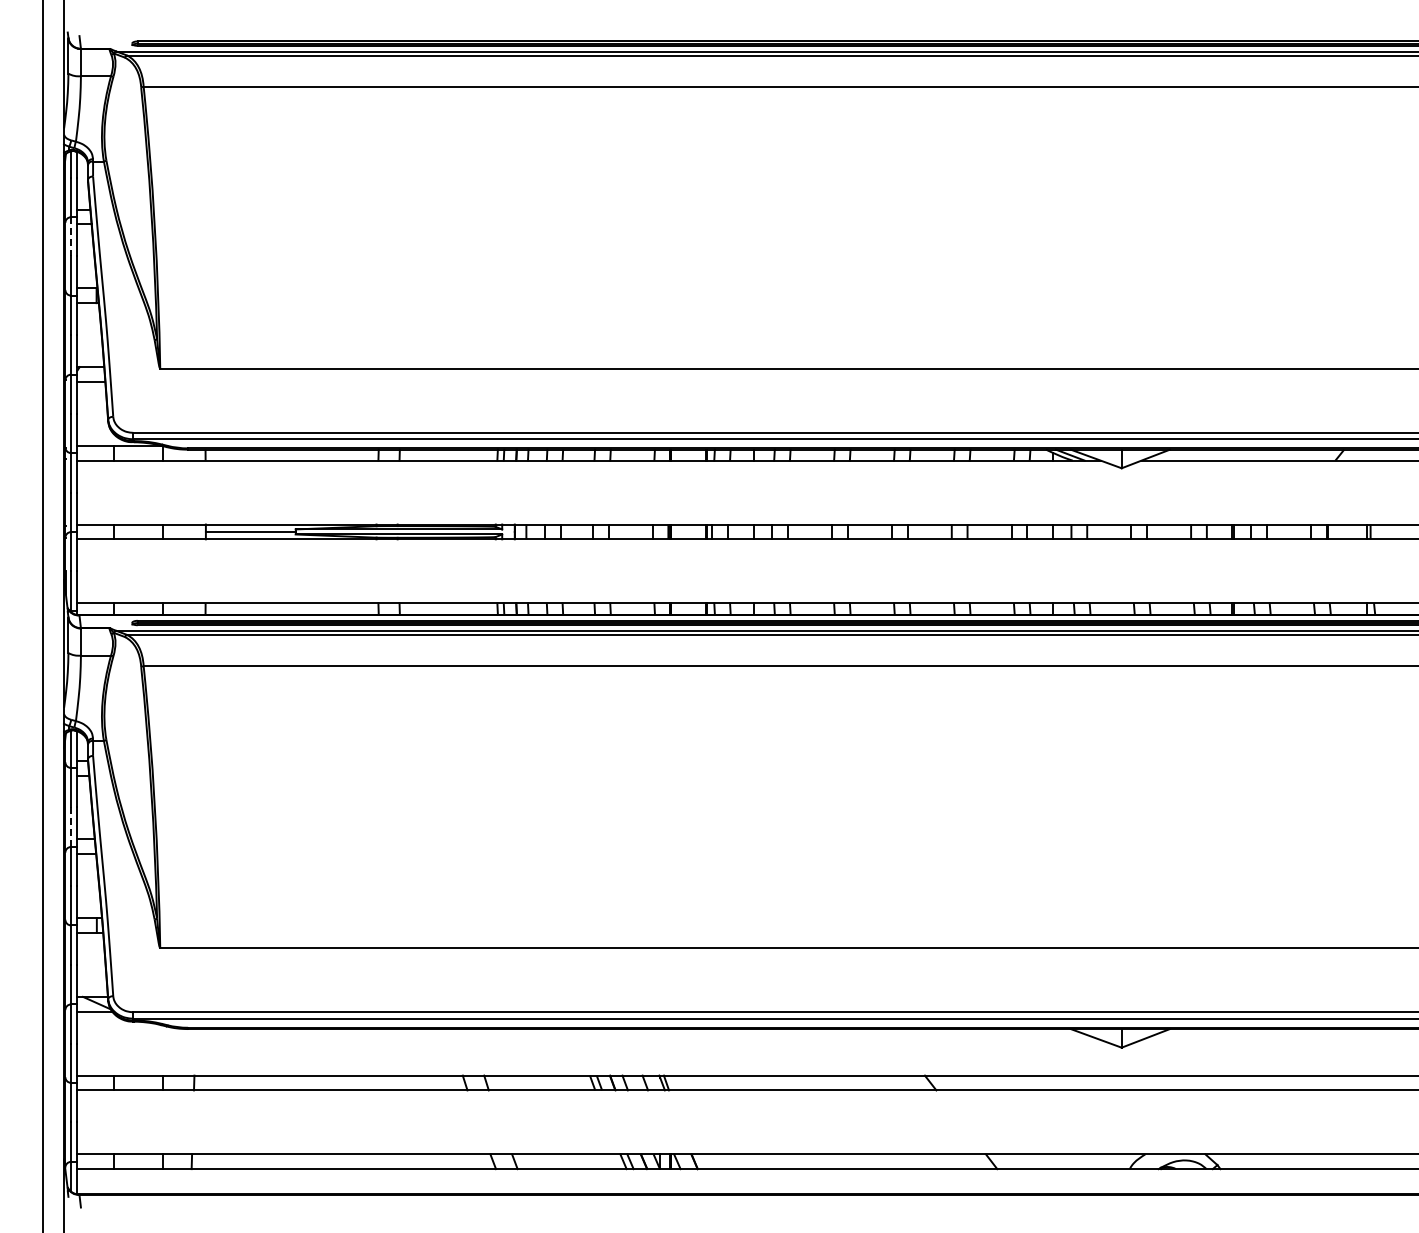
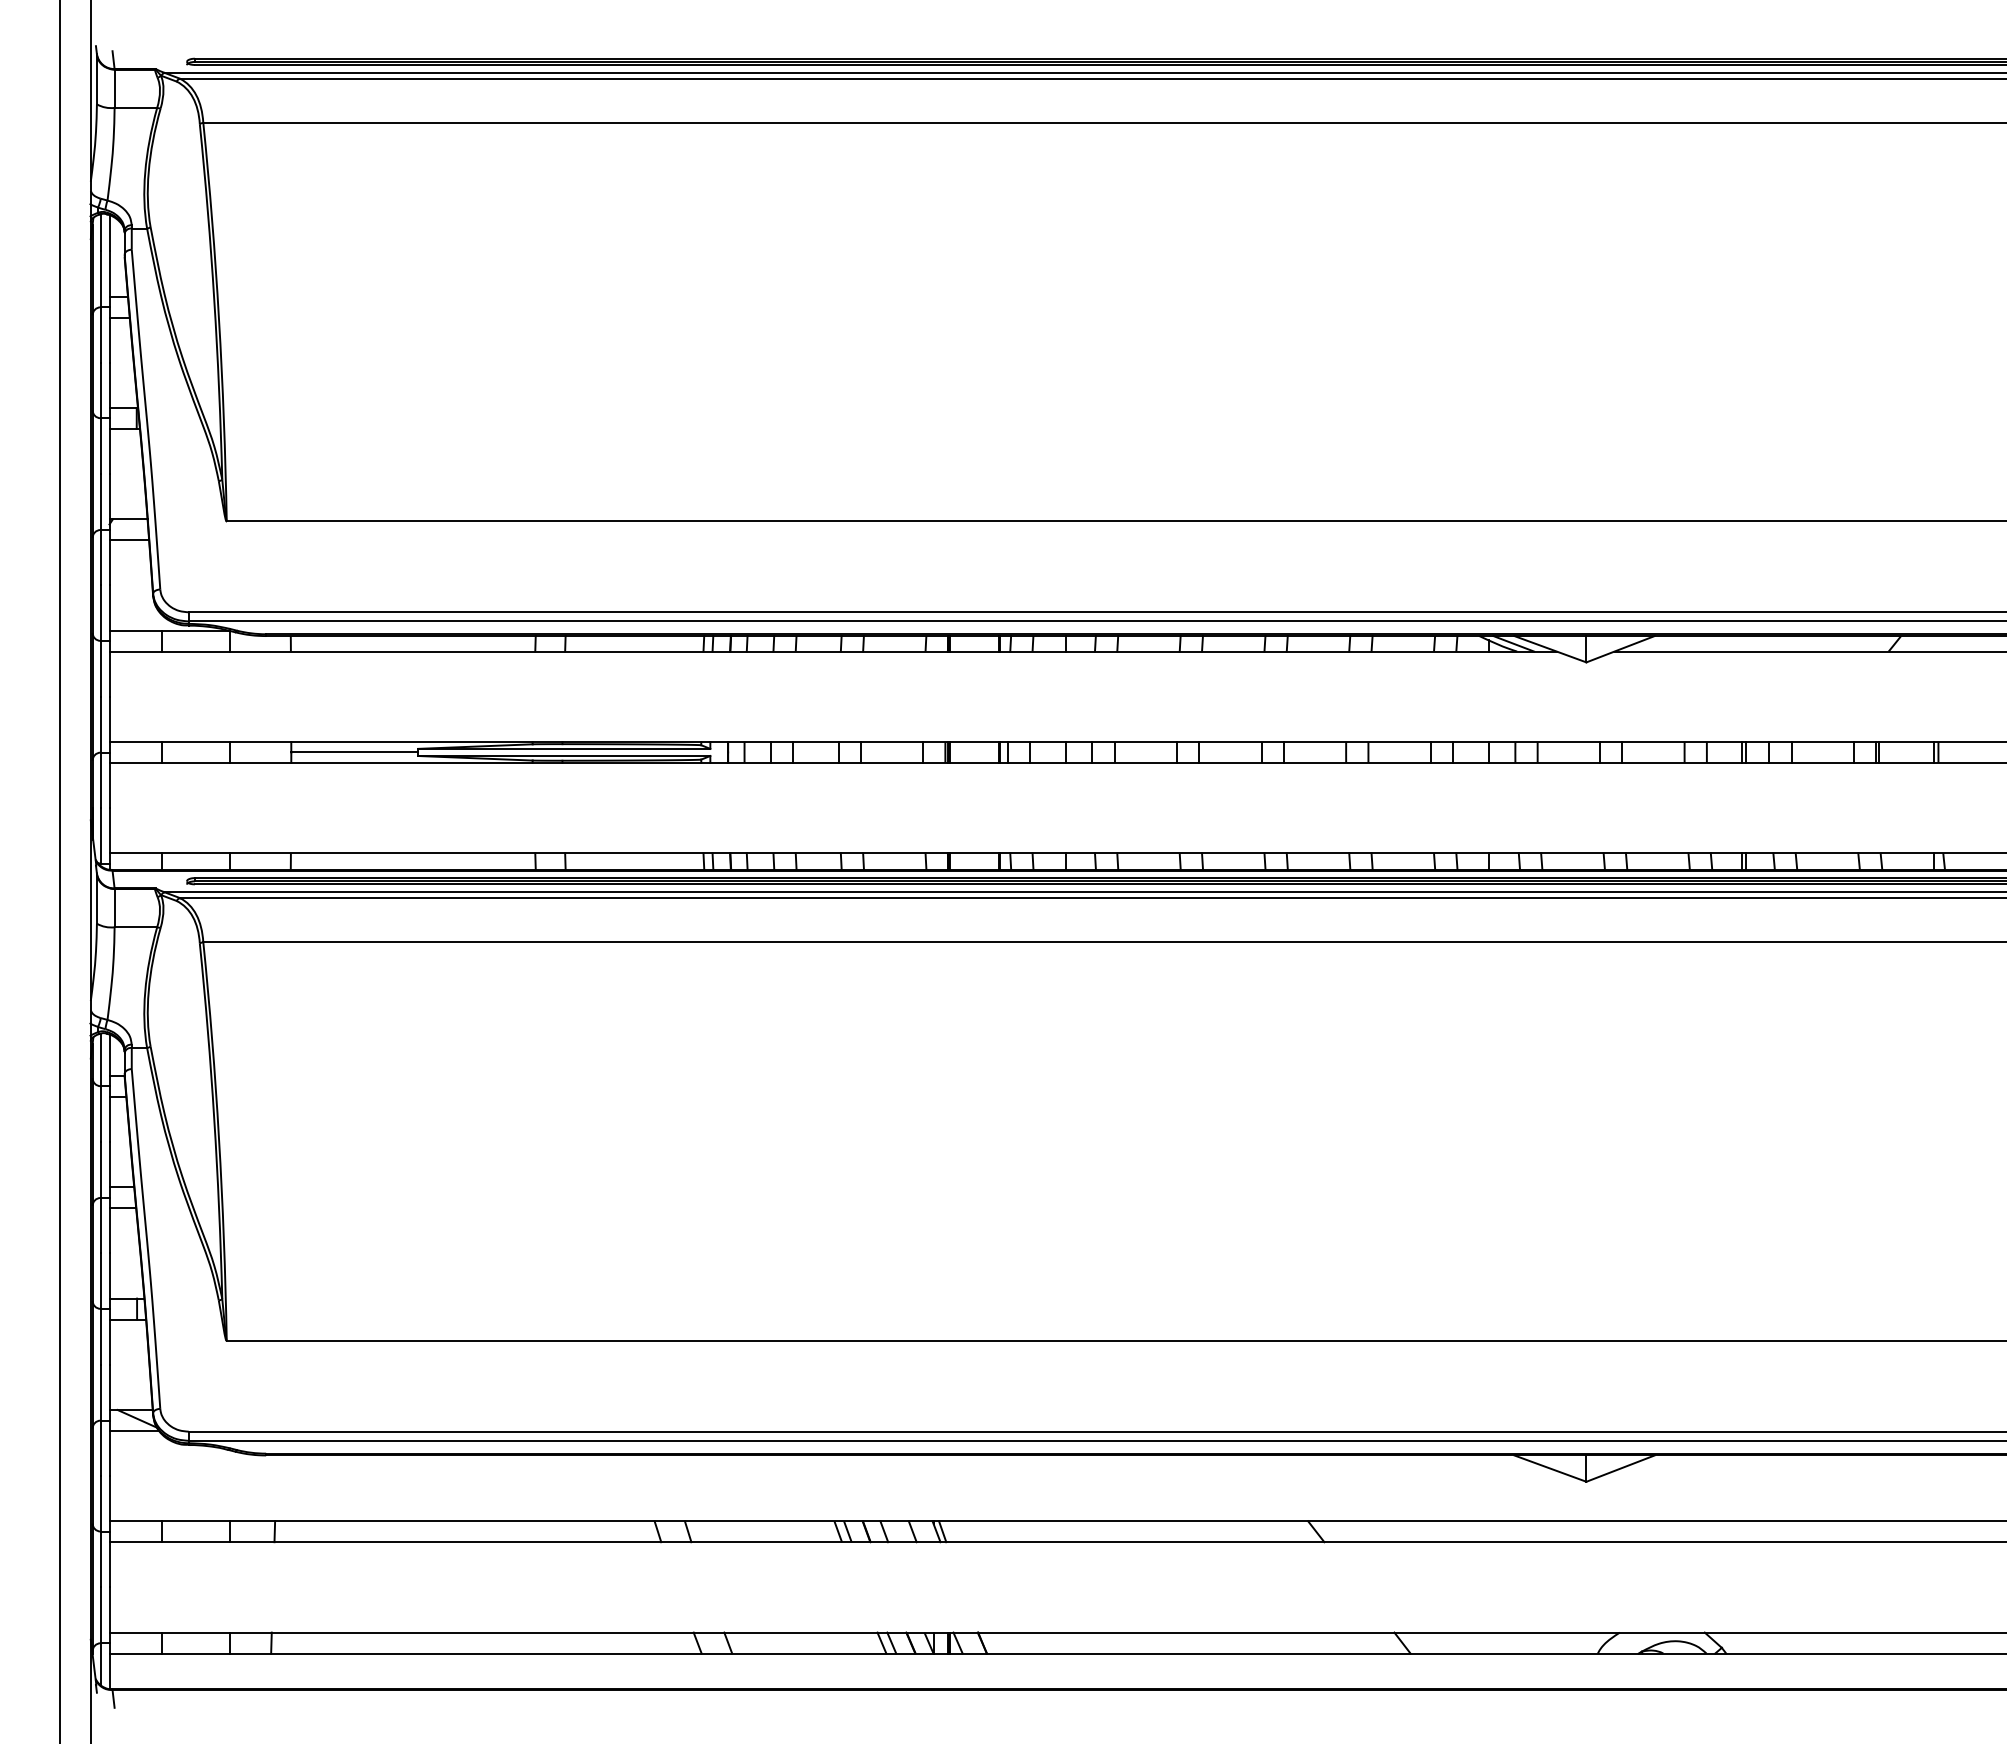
line: (71, 236) -> (101, 334), dashed -> solid
line: (71, 827) -> (101, 1170), dashed -> solid

